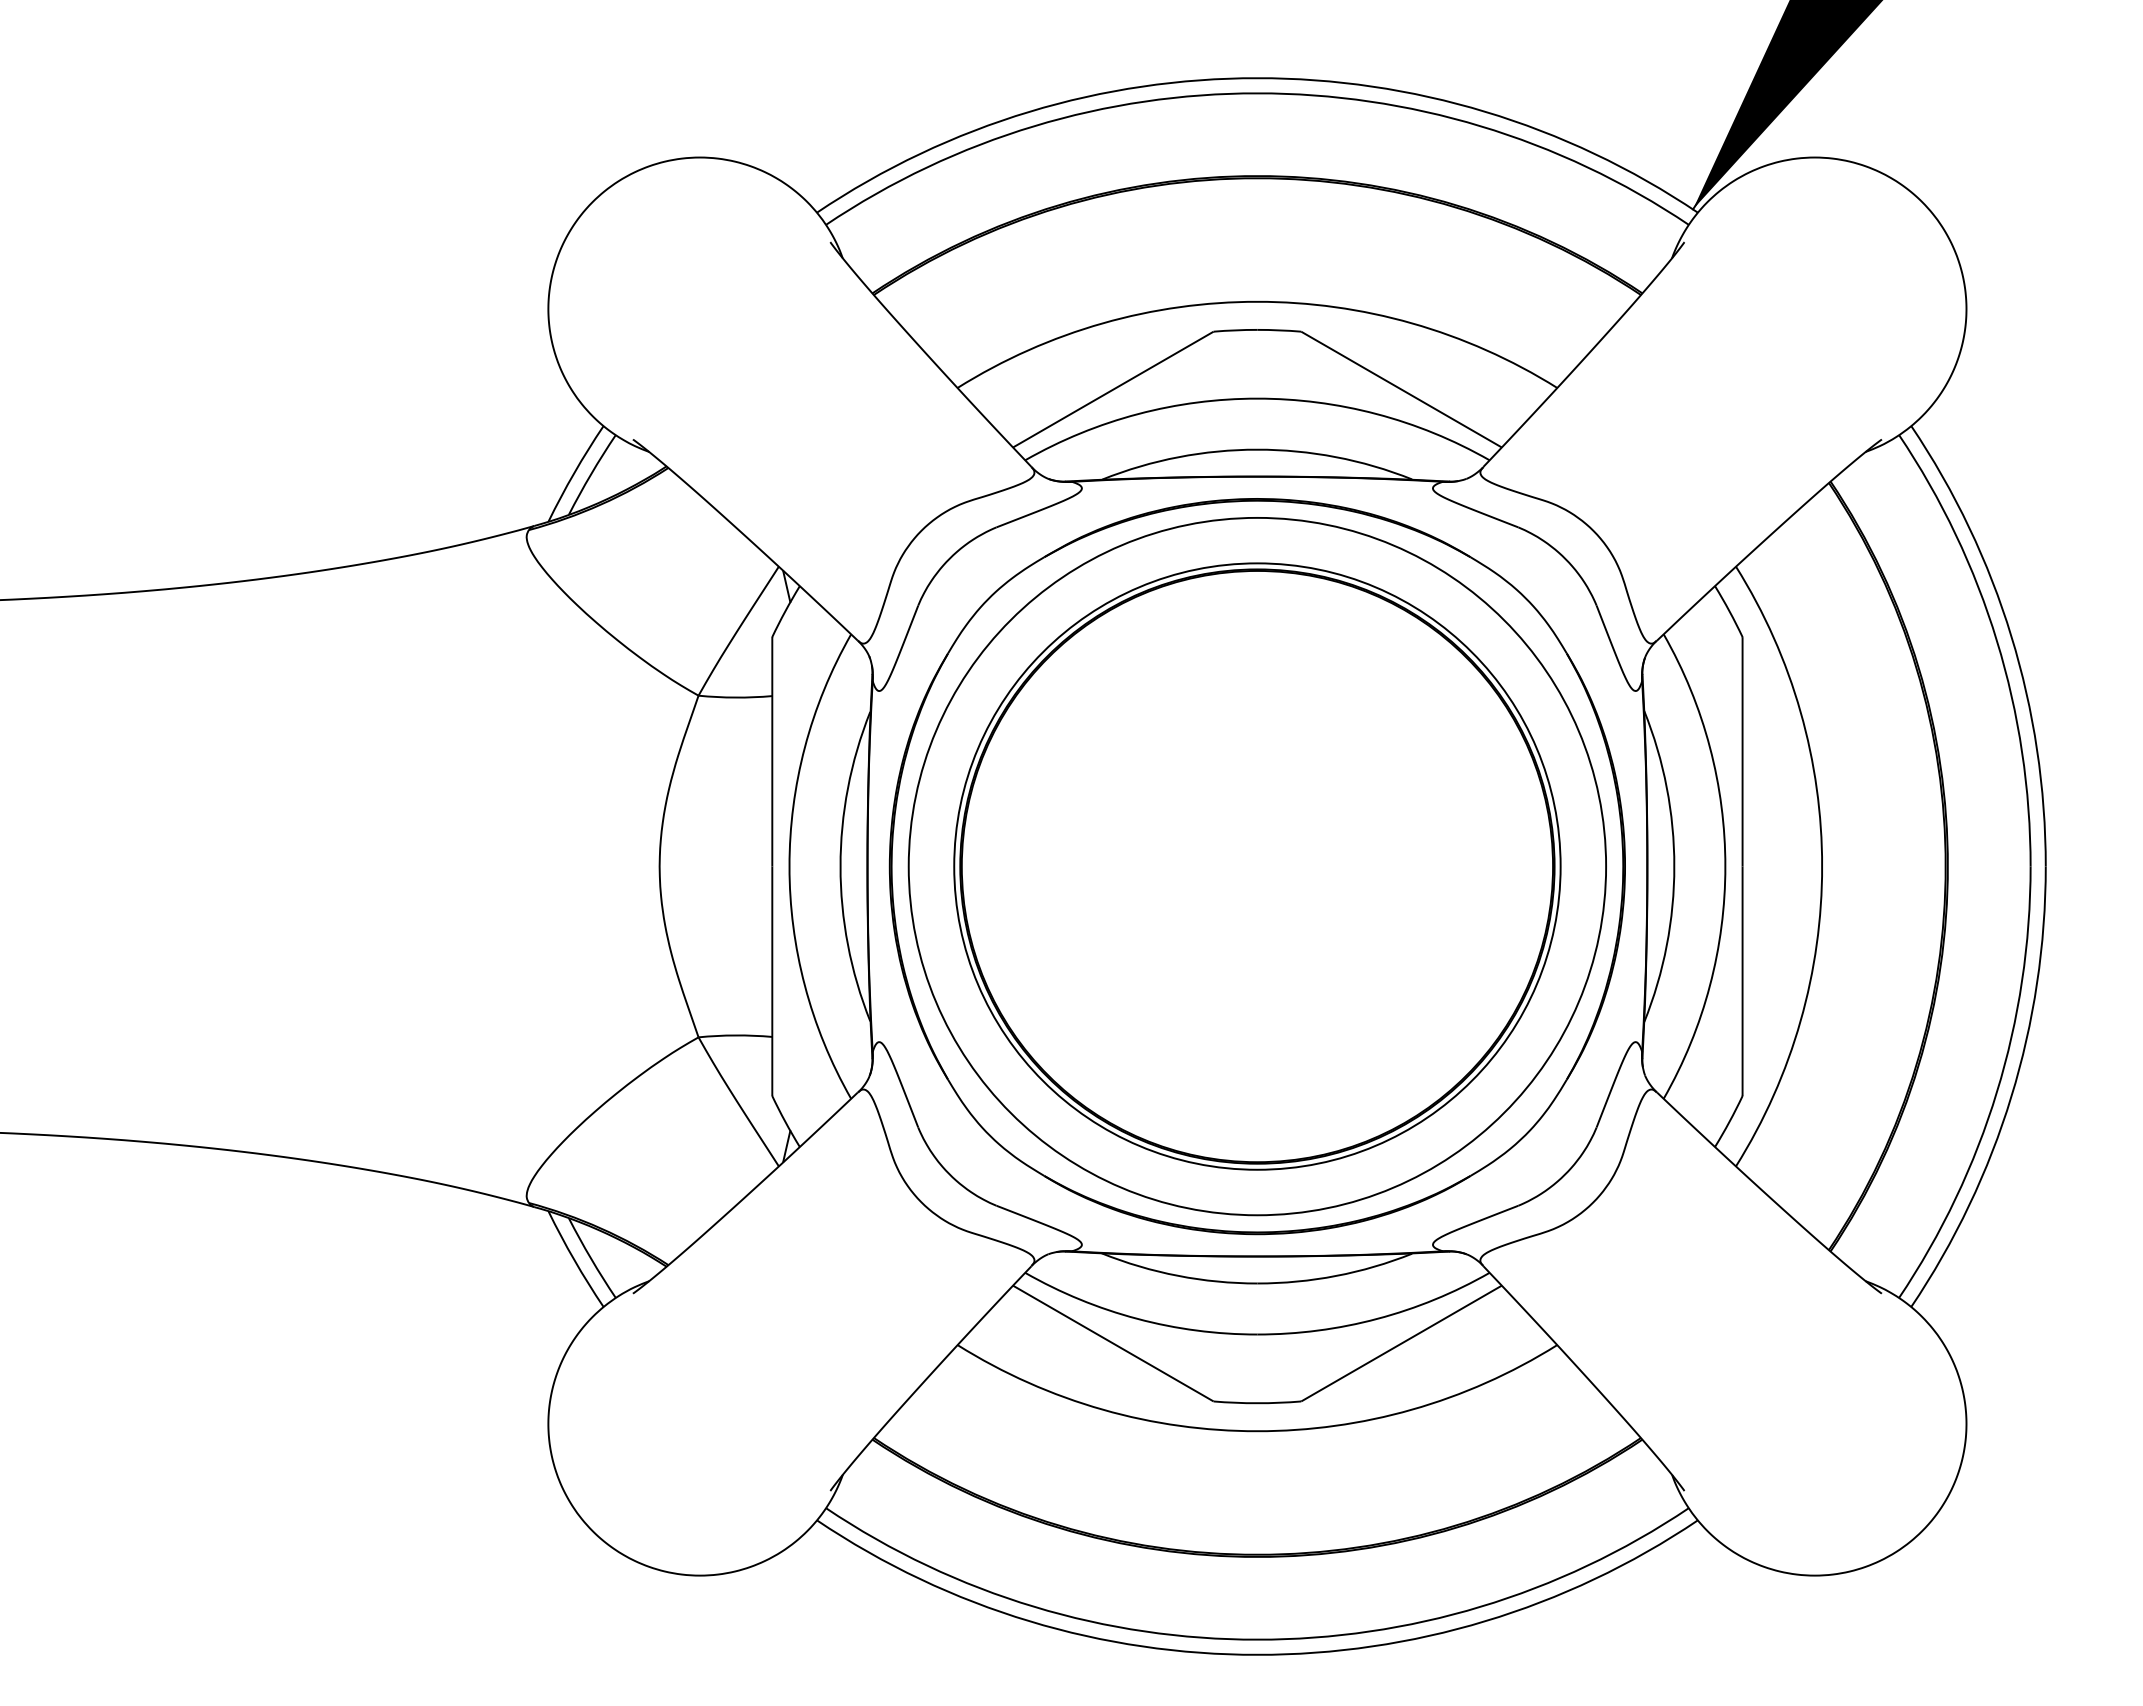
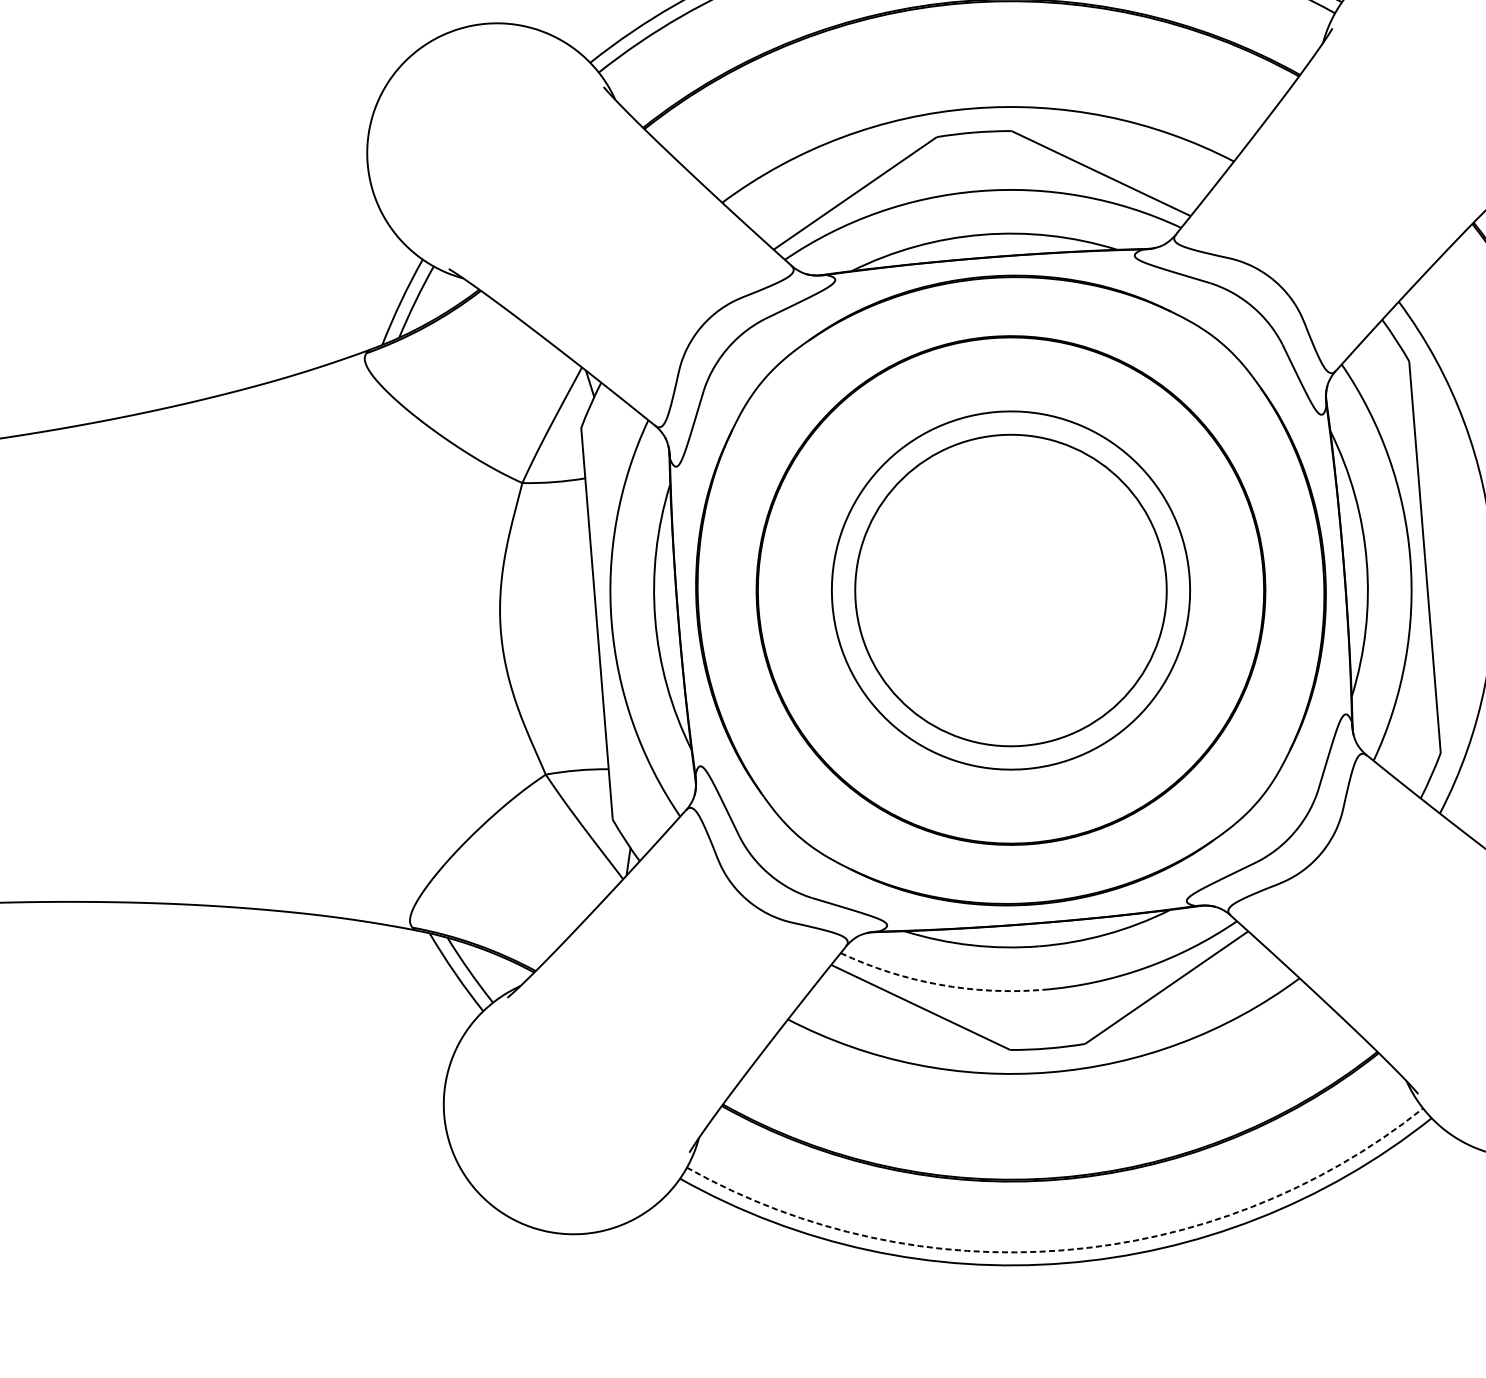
circle: (1257, 866) -> (1011, 590), size x0.6
circle: (1257, 866) -> (1011, 590), size x0.6
arc: (1137, 1318) -> (939, 984), solid -> dashed
arc: (1257, 1639) -> (1064, 1250), solid -> dashed

